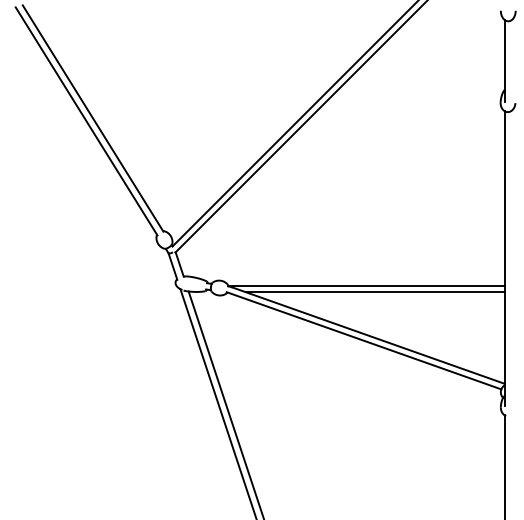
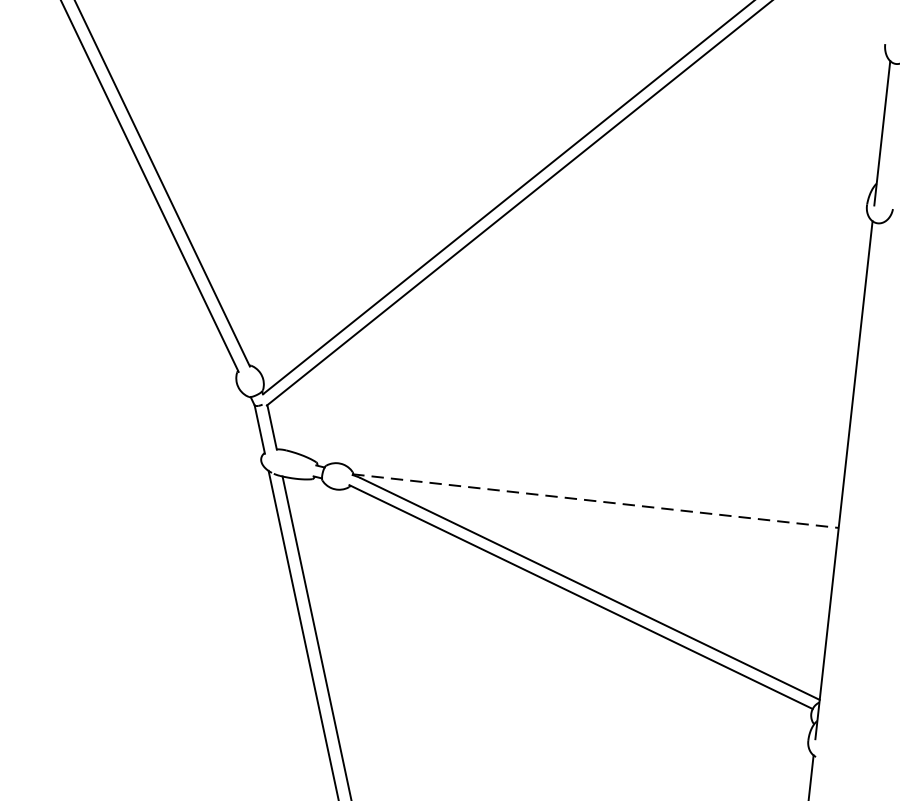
line: (366, 285) -> (596, 500), solid -> dashed
line: (374, 292) -> (608, 514), removed

